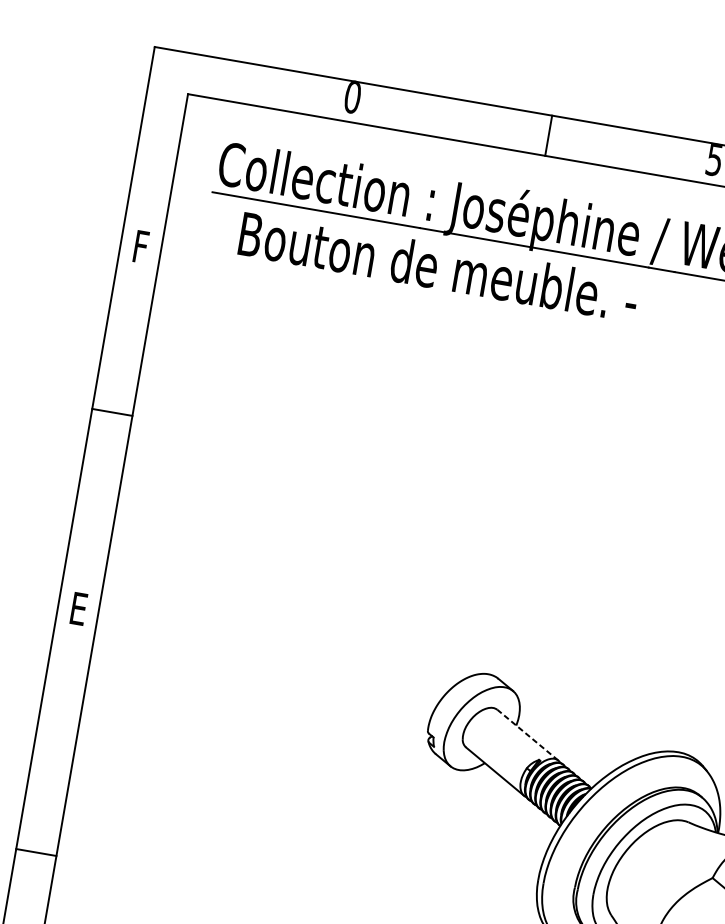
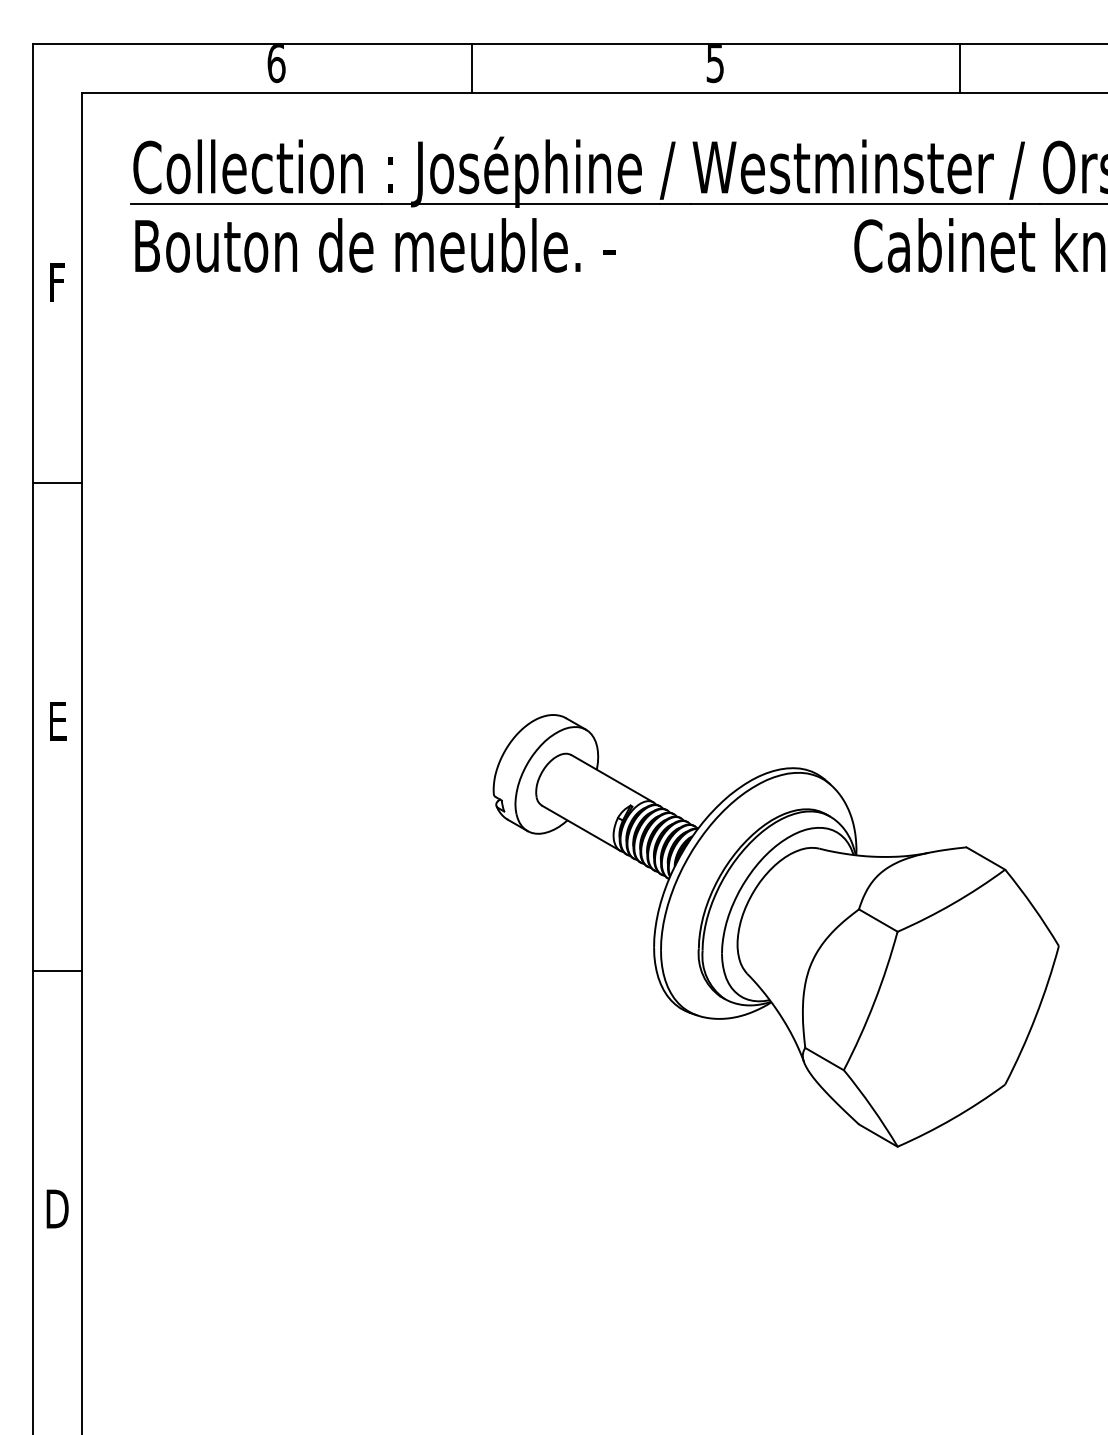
text: (352, 97) -> (276, 63), 0 -> 6
line: (549, 135) -> (472, 68), moved
text: (438, 266) -> (375, 245), moved
line: (527, 734) -> (611, 778), dashed -> solid
line: (36, 852) -> (57, 970), moved

